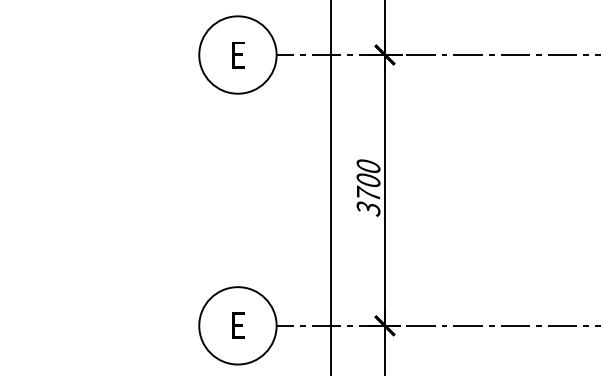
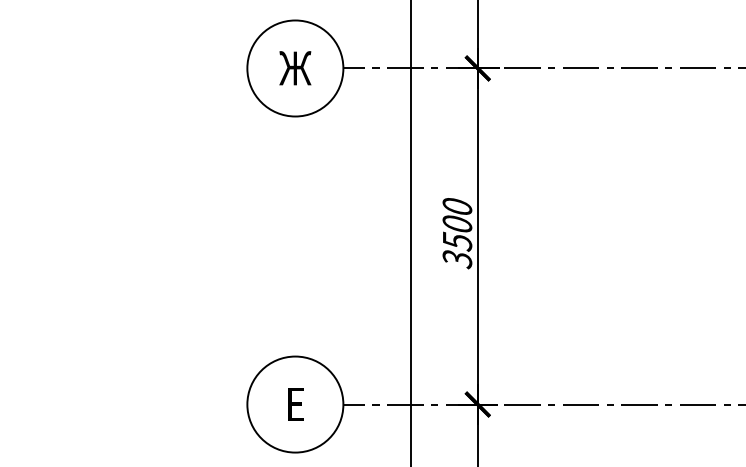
text: (237, 54) -> (294, 67), Е -> Ж
text: (368, 193) -> (457, 240), 3700 -> 3500

